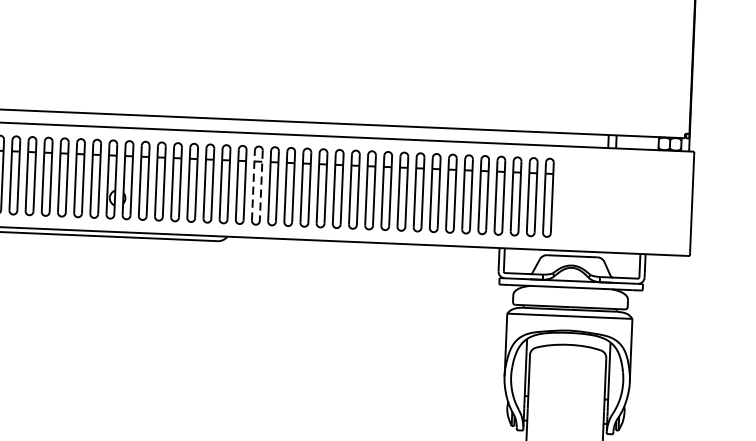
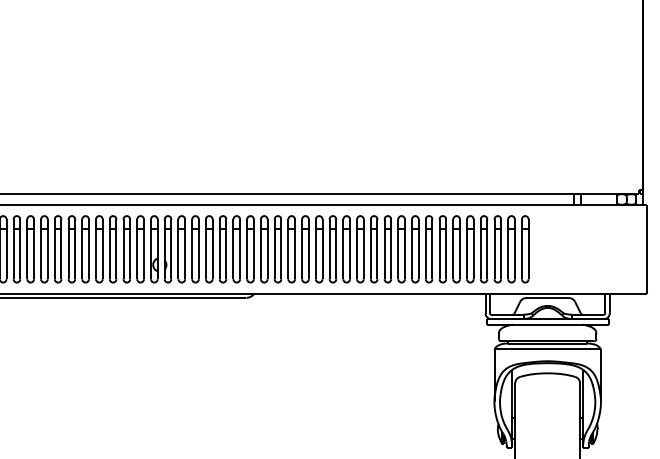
line: (253, 185) -> (274, 249), dashed -> solid
line: (261, 185) -> (281, 249), dashed -> solid

